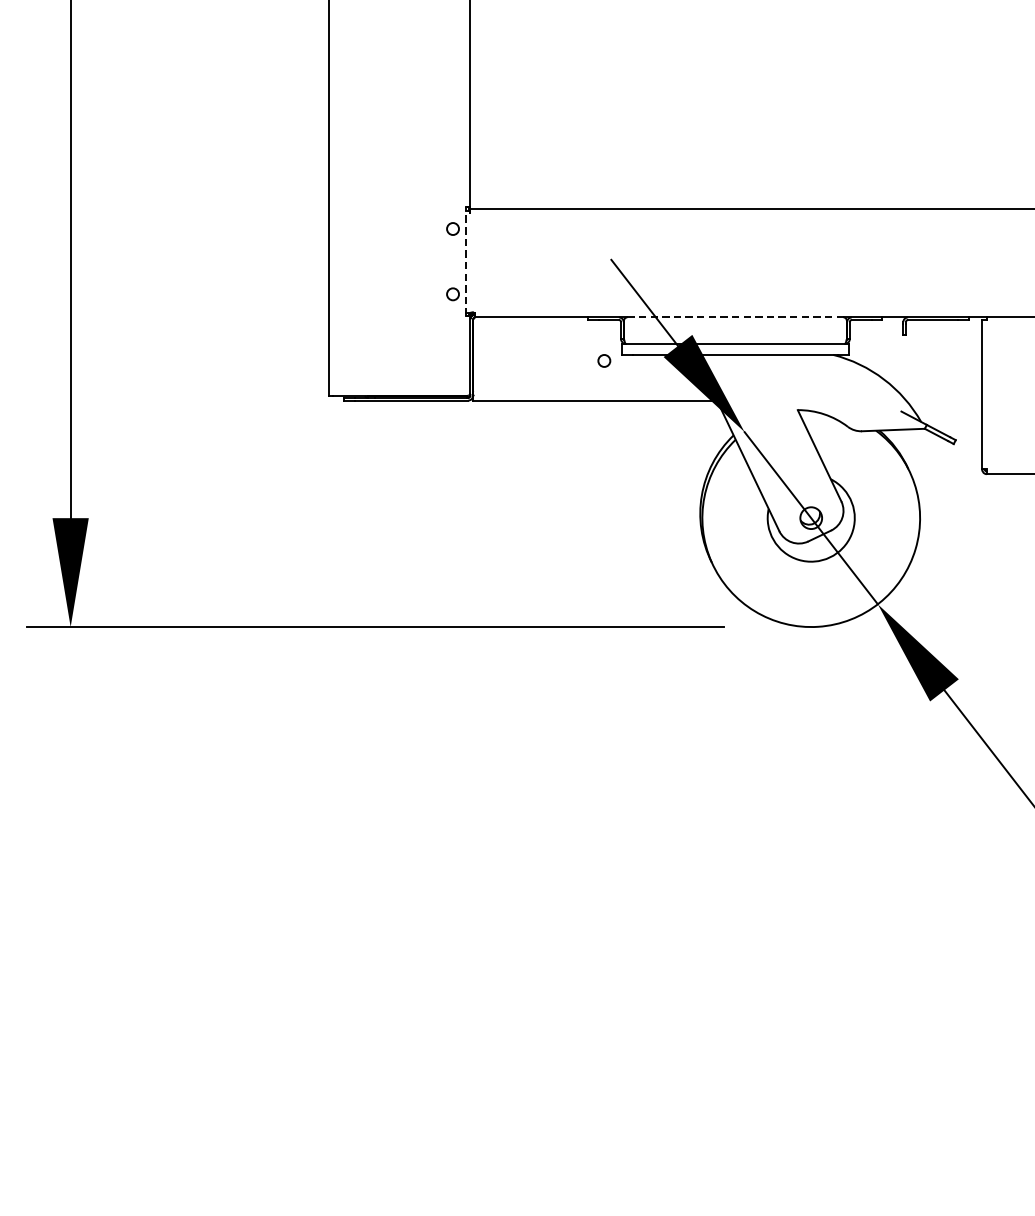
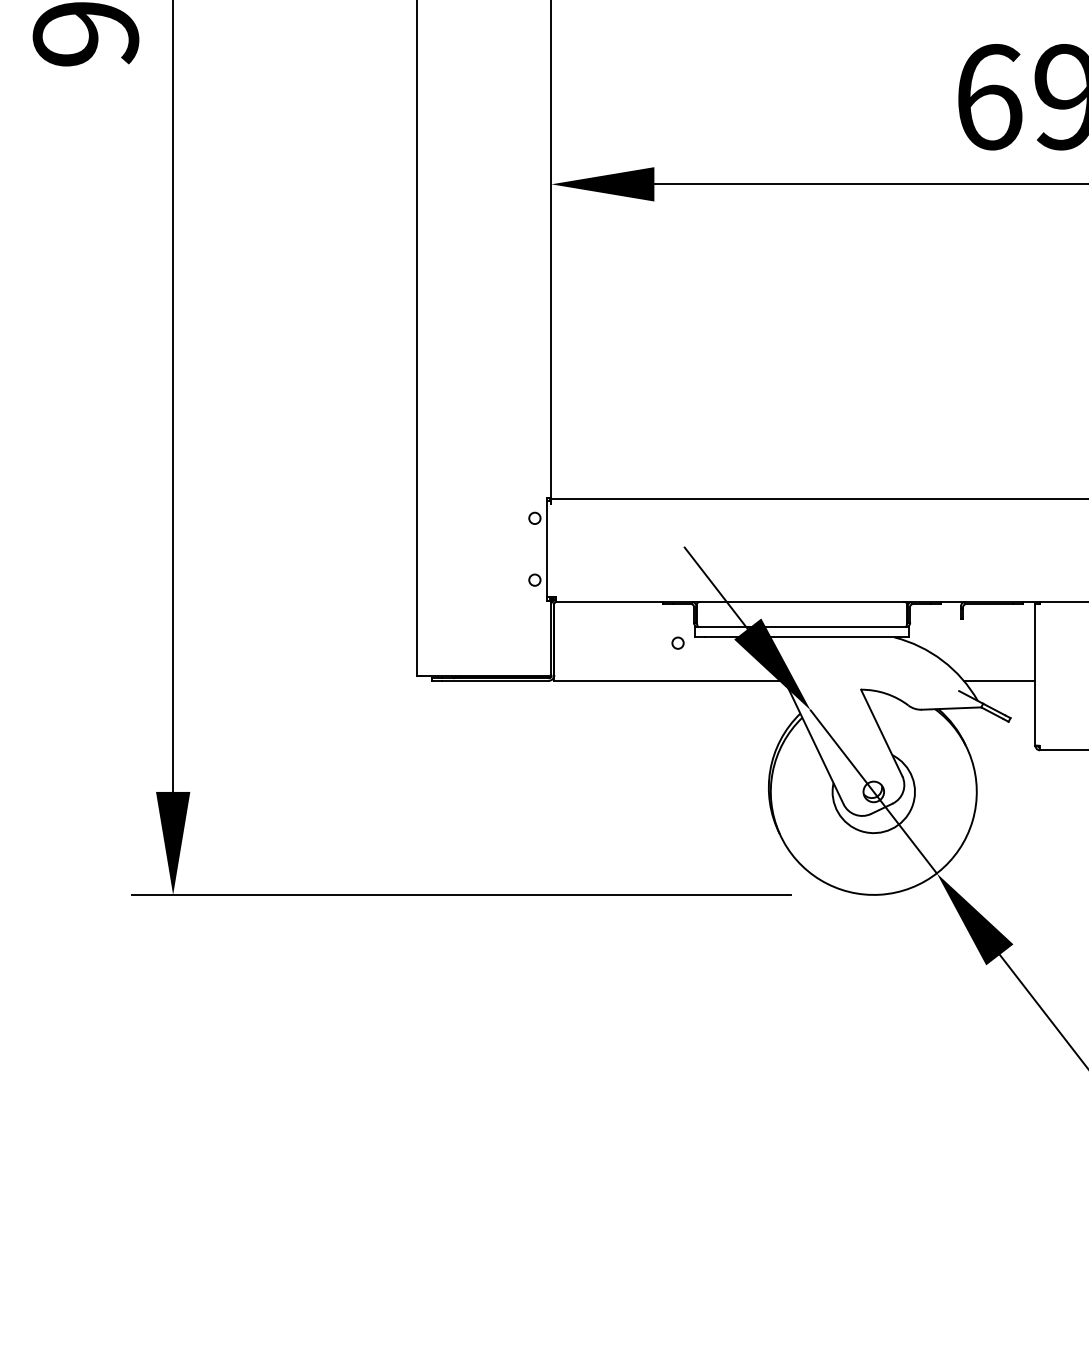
line: (466, 260) -> (547, 548), dashed -> solid
line: (735, 317) -> (802, 602), dashed -> solid
line: (944, 400) -> (999, 680), added

